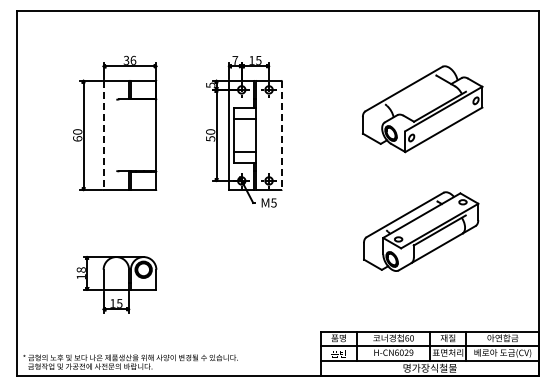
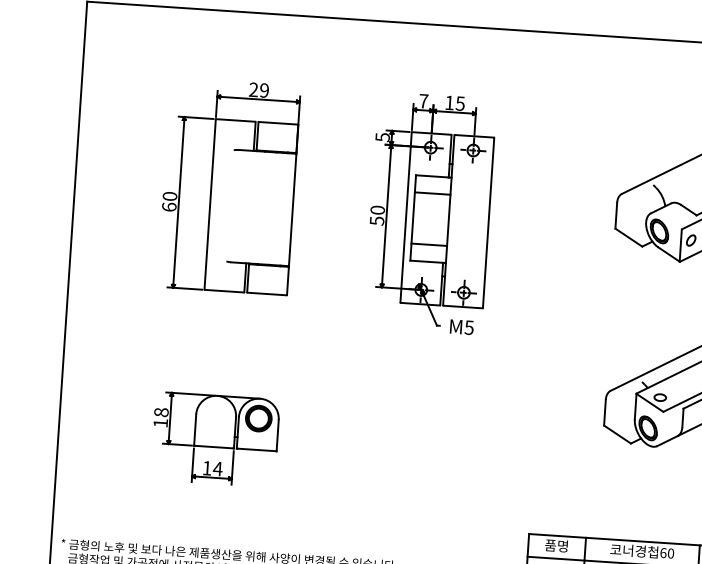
text: (129, 59) -> (258, 88), 36 -> 29
line: (103, 135) -> (210, 204), dashed -> solid
line: (281, 135) -> (488, 223), dashed -> solid
text: (119, 303) -> (217, 468), 15 -> 14

